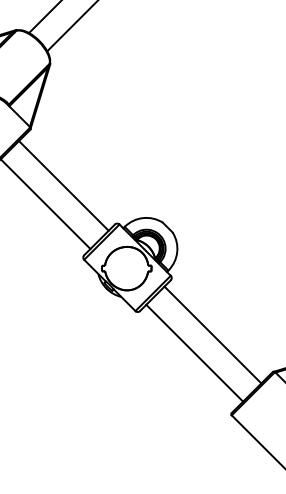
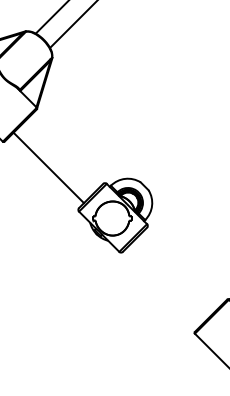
line: (63, 185) -> (62, 153), removed
line: (213, 334) -> (180, 270), removed
line: (194, 352) -> (165, 284), removed

